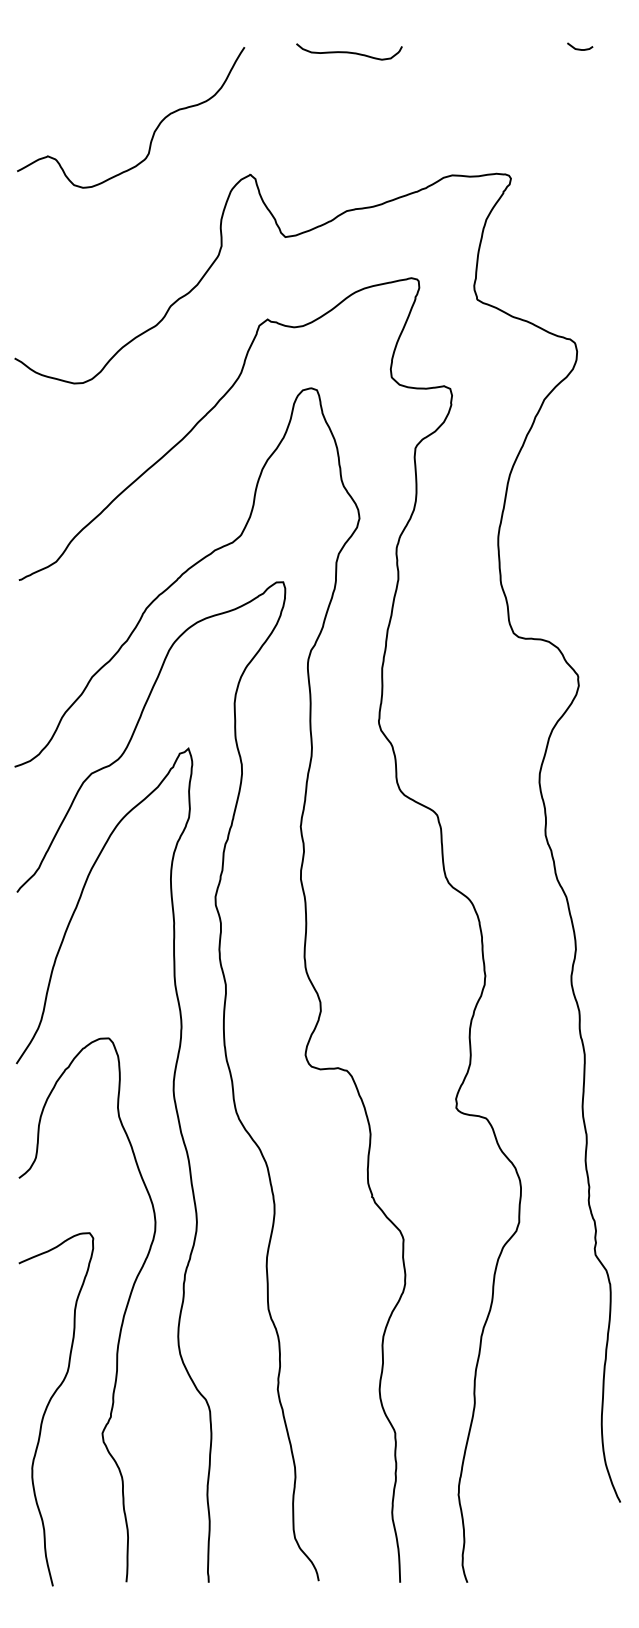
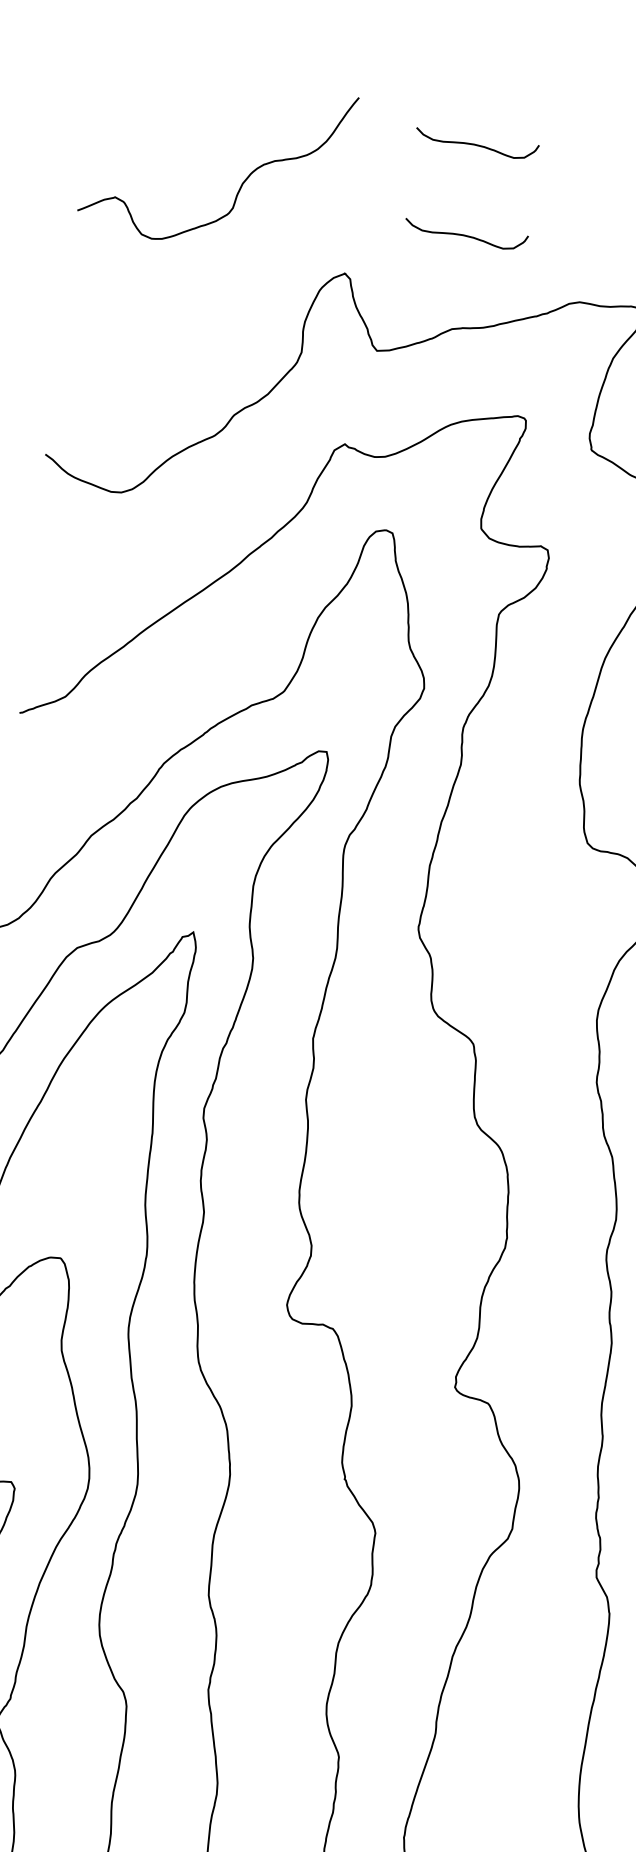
curve: (349, 129) -> (466, 234), added
curve: (153, 131) -> (241, 183), moved

